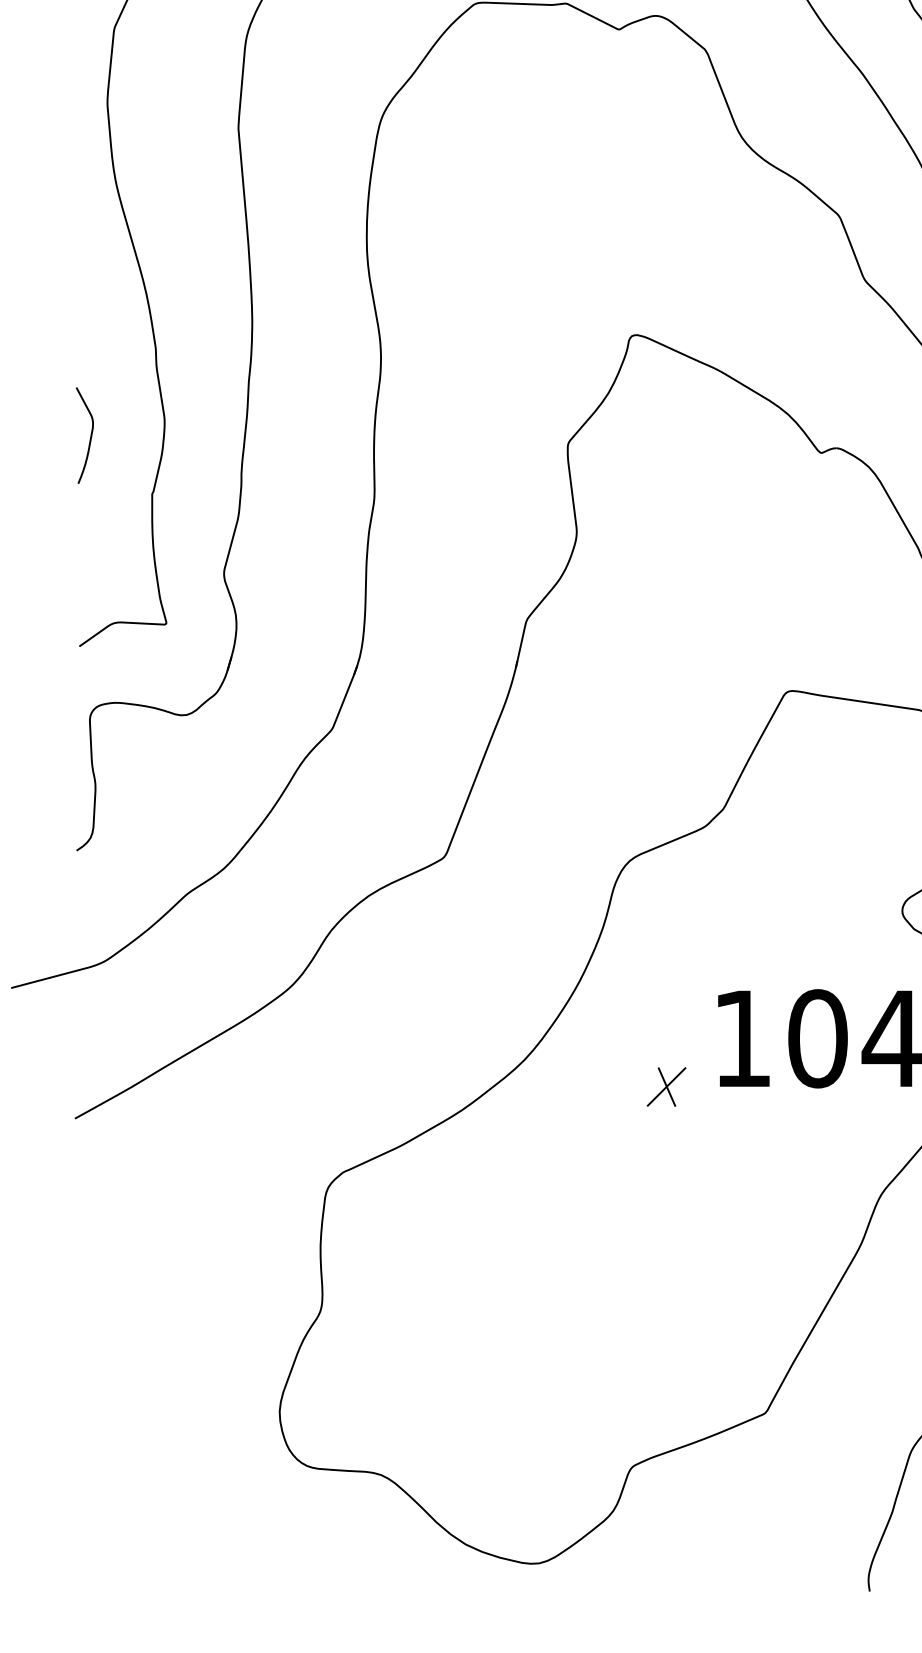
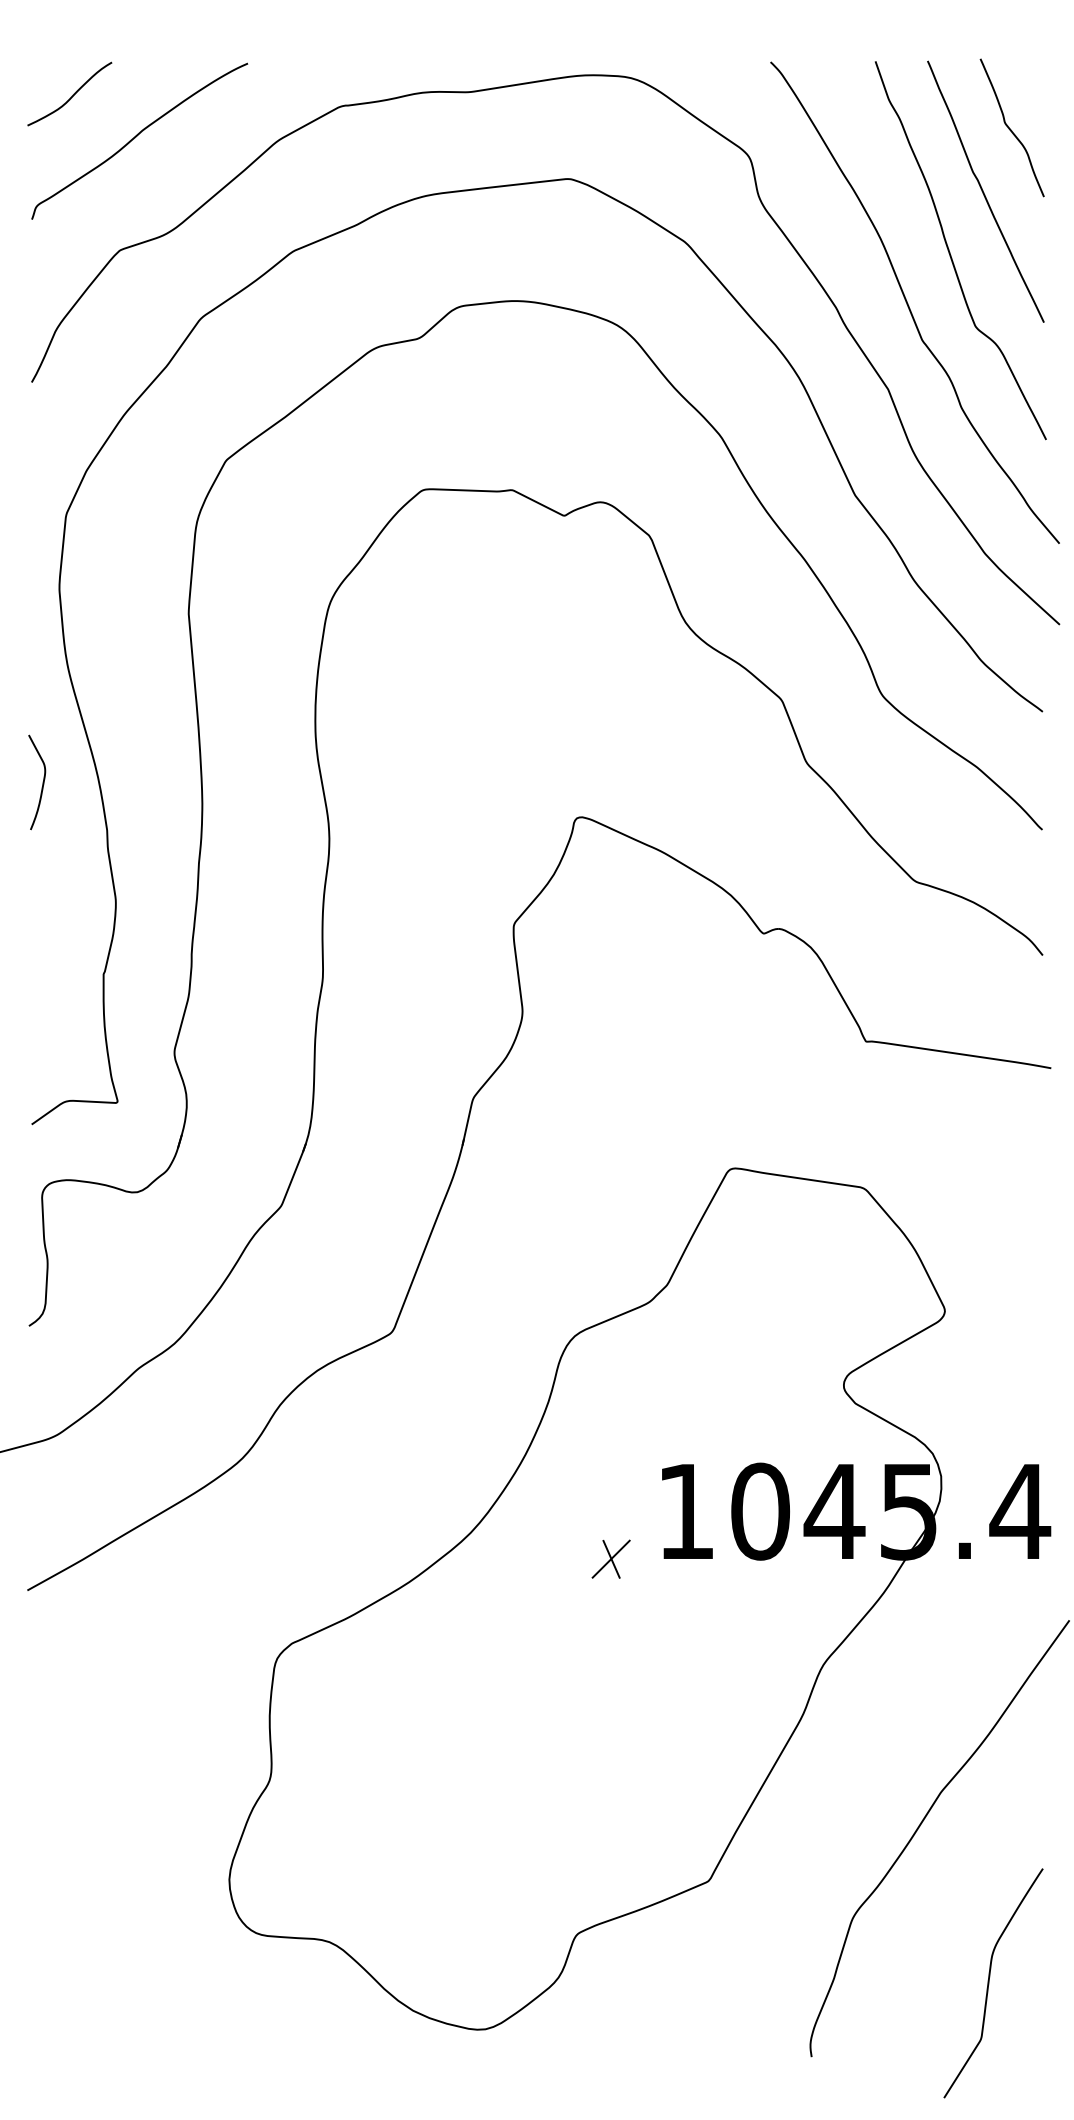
curve: (90, 435) -> (42, 782), moved

